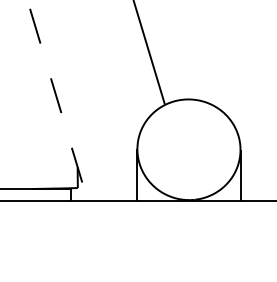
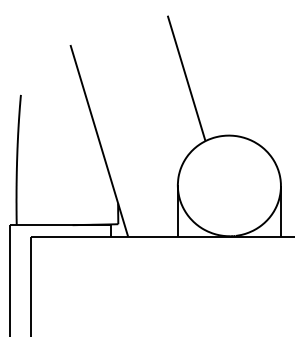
line: (59, 105) -> (99, 141), dashed -> solid

